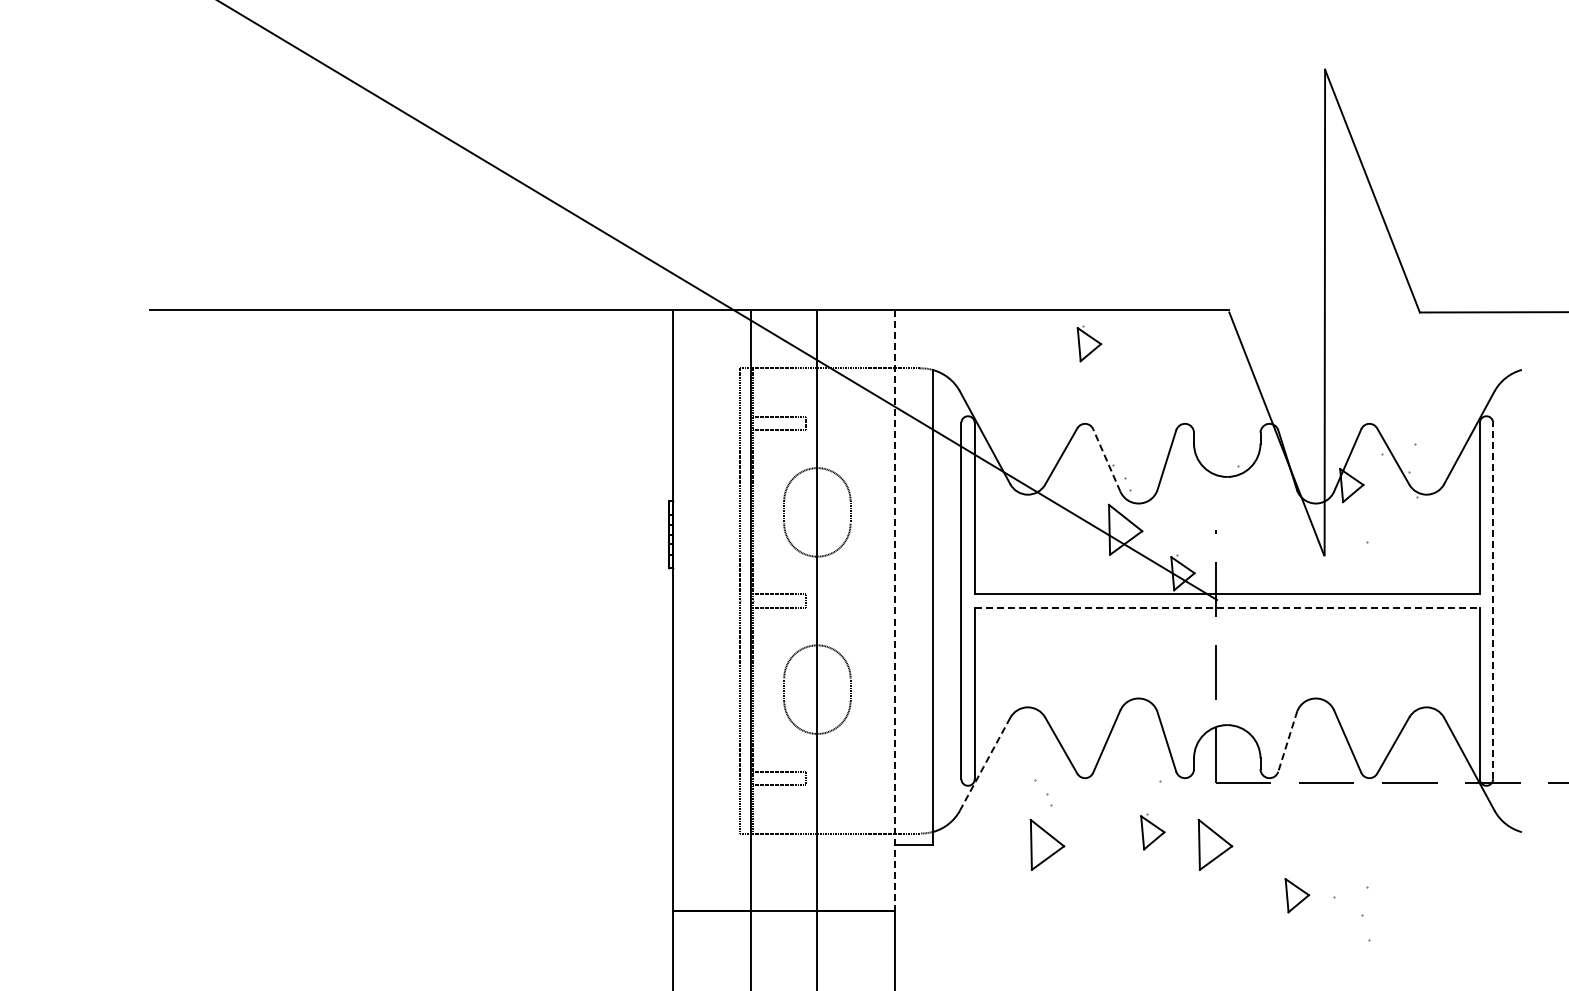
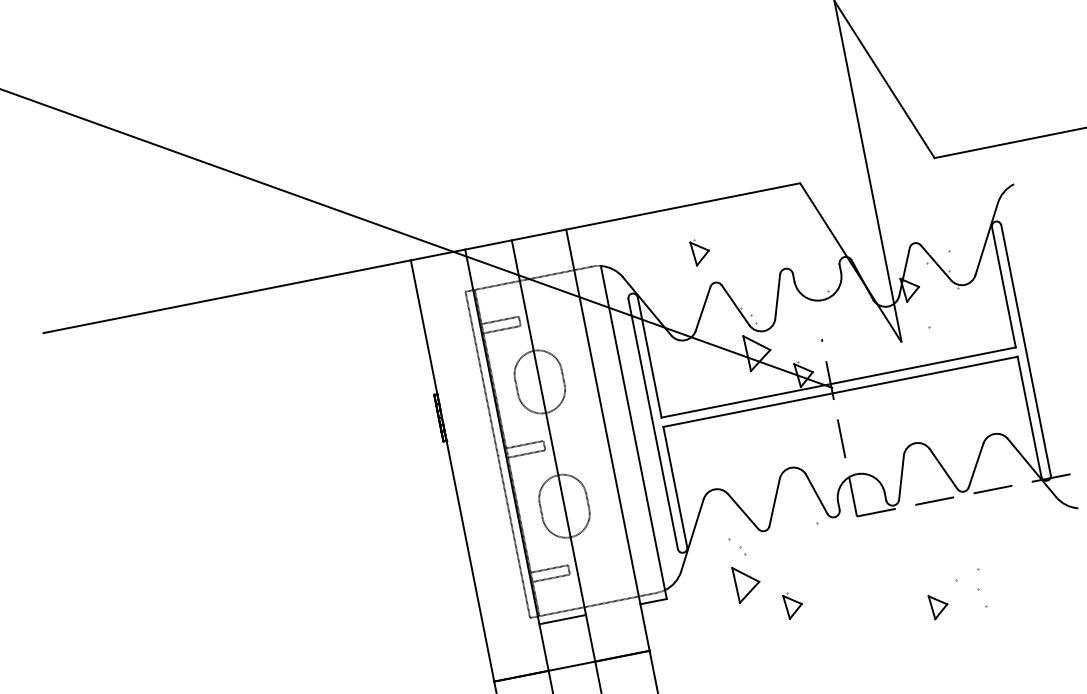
part: (1089, 343) -> (700, 251), moved
line: (1106, 459) -> (735, 304), dashed -> solid
line: (1493, 600) -> (1026, 349), dashed -> solid
line: (1227, 607) -> (840, 391), dashed -> solid
line: (894, 611) -> (607, 440), dashed -> solid
line: (1287, 741) -> (901, 477), dashed -> solid
line: (985, 764) -> (692, 535), dashed -> solid
part: (1152, 831) -> (793, 605), moved
line: (783, 844) -> (562, 619), added
part: (1215, 844) -> (865, 559), removed
part: (1297, 895) -> (939, 606), moved

